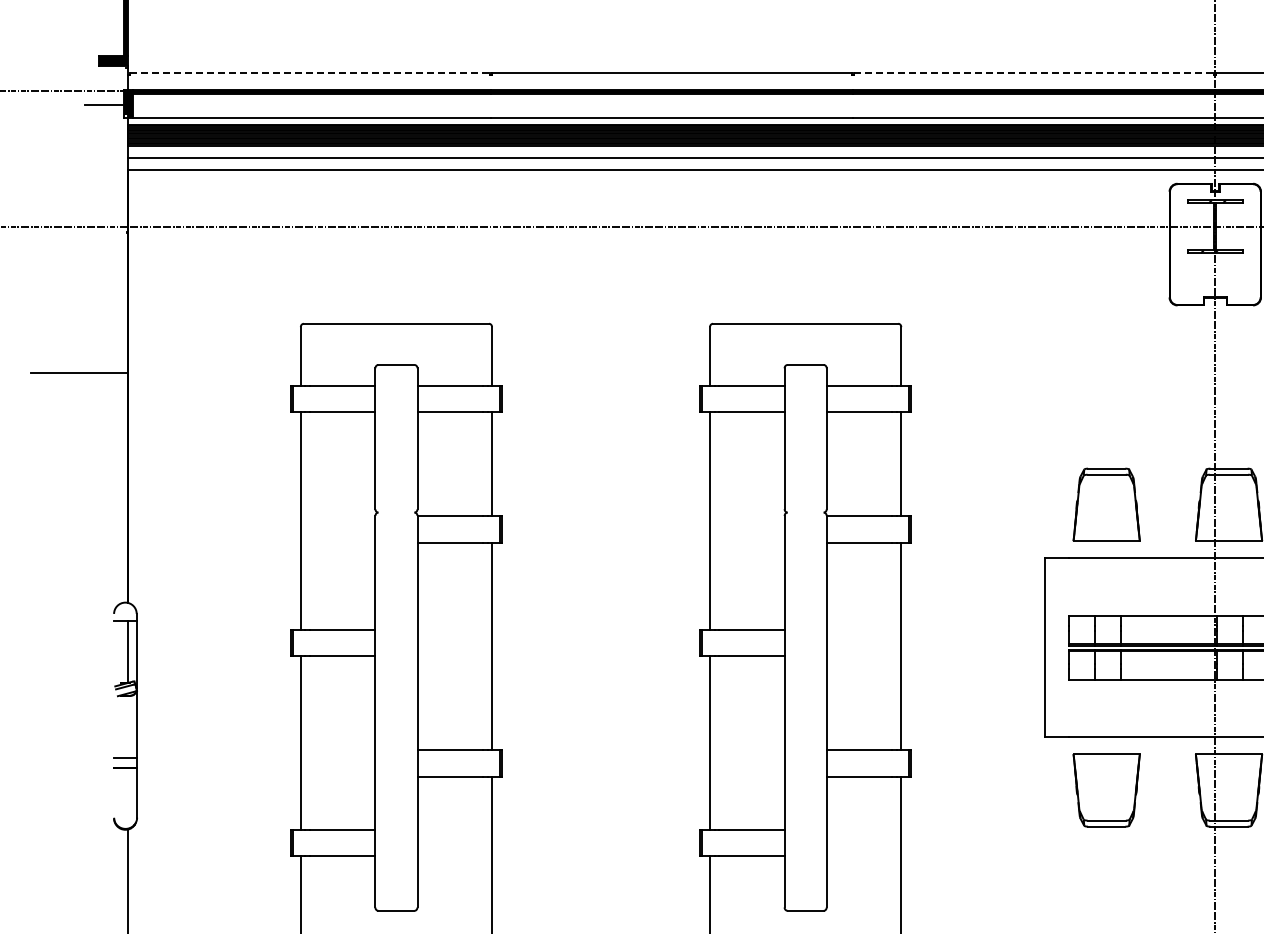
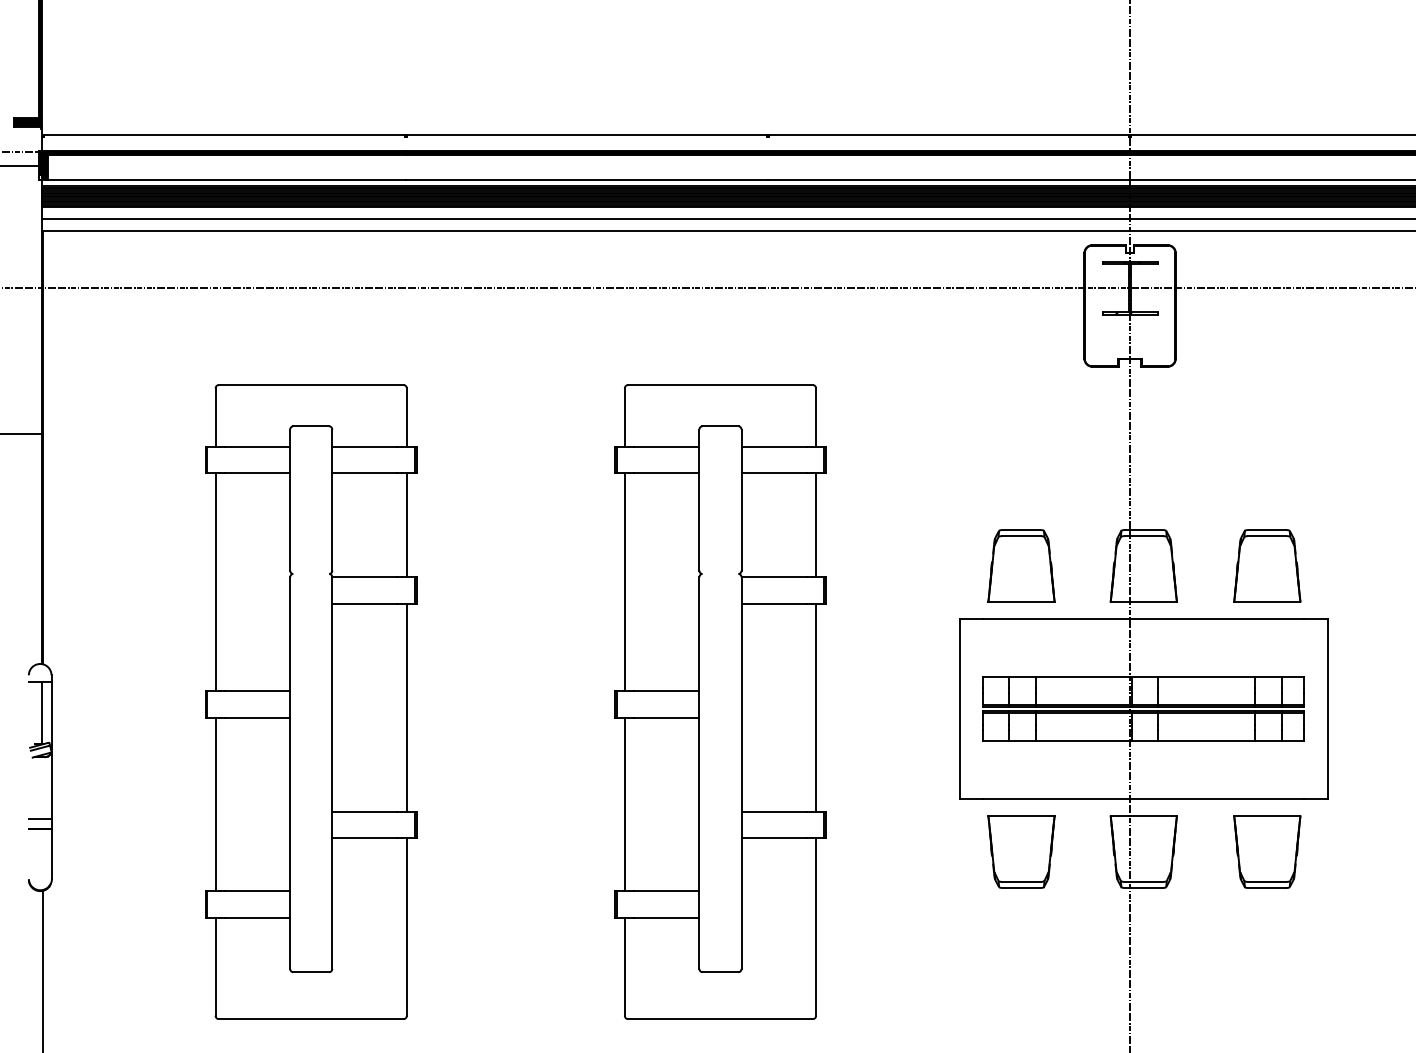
line: (310, 73) -> (225, 134), dashed -> solid
line: (1034, 73) -> (949, 134), dashed -> solid

